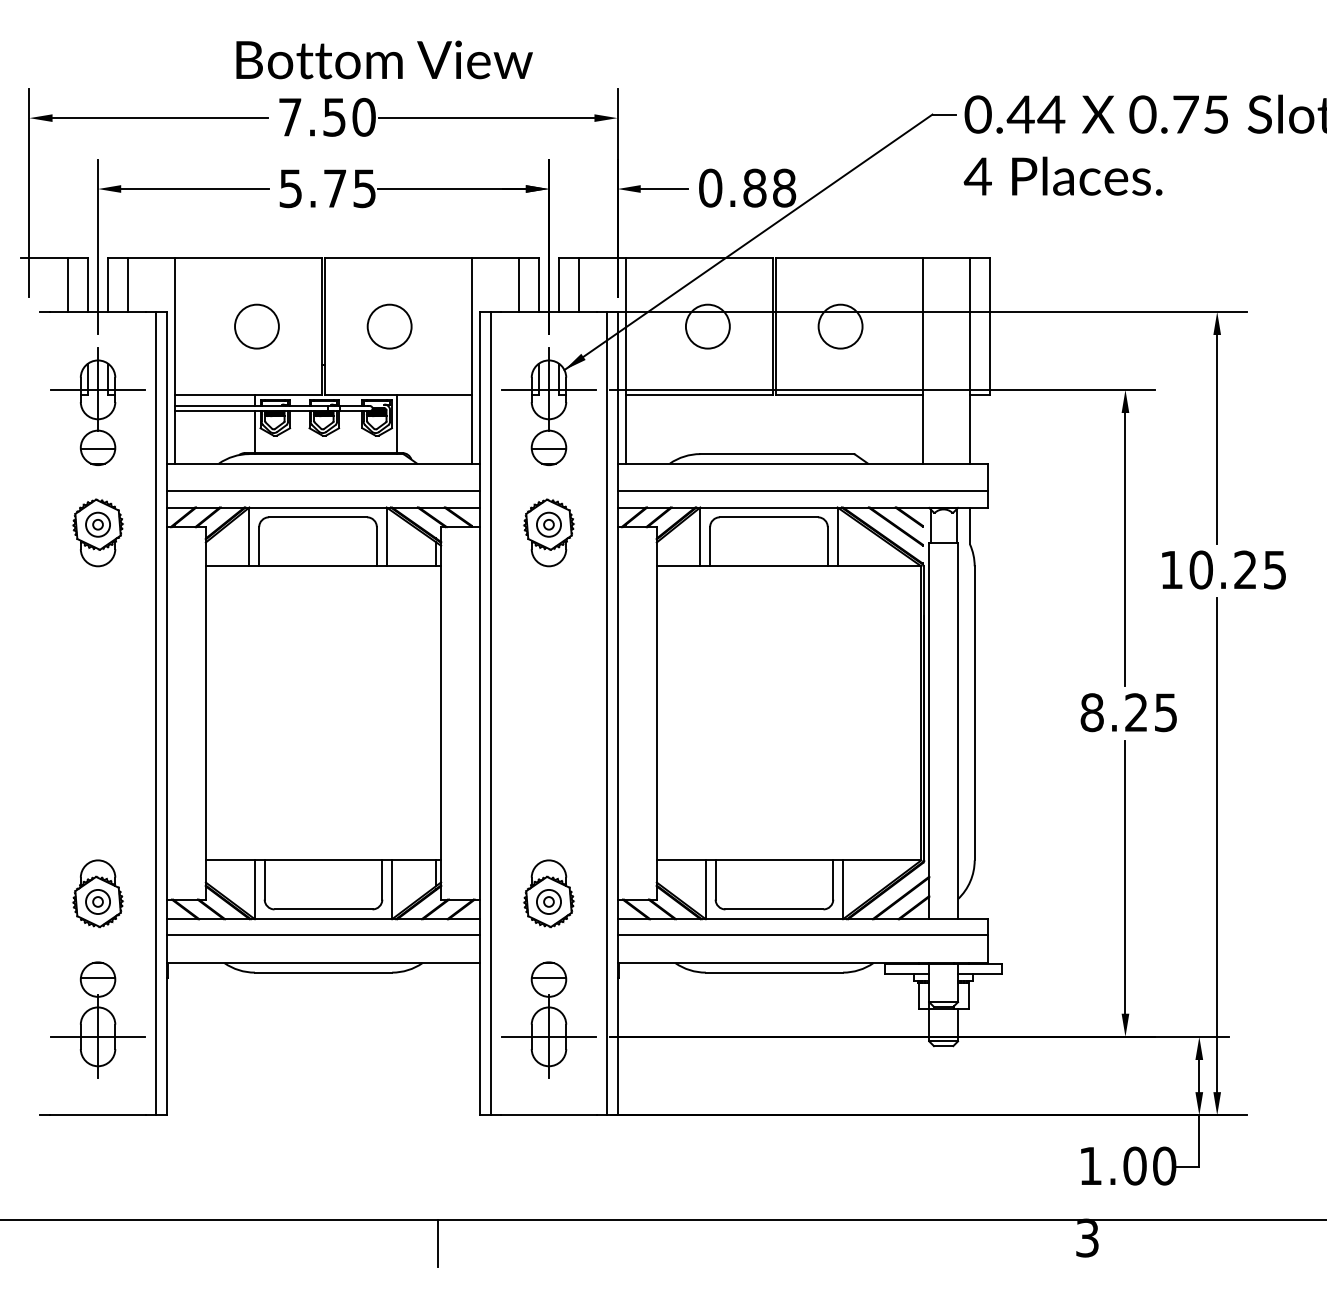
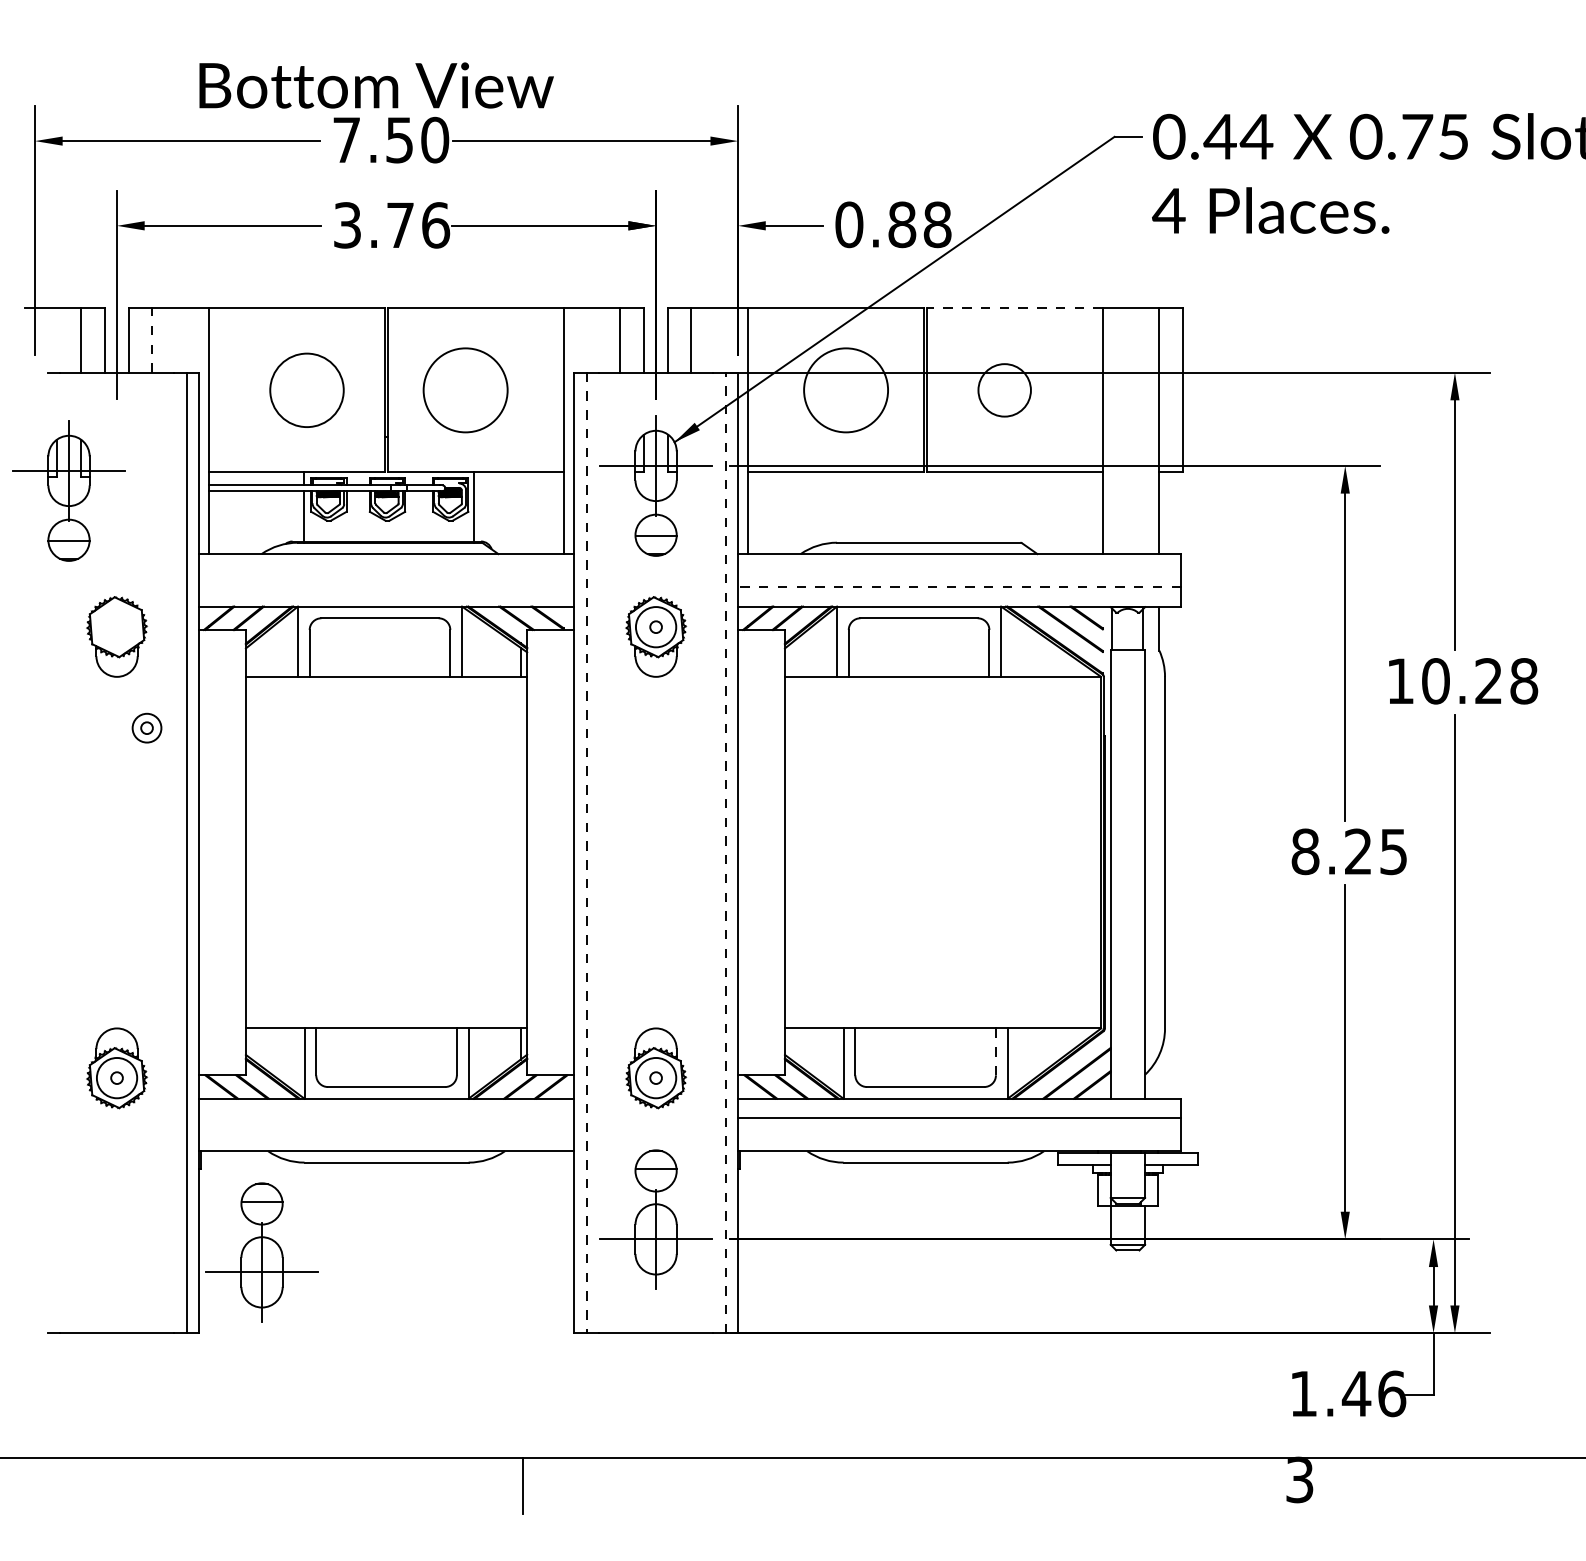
text: (384, 59) -> (376, 85), moved
text: (328, 188) -> (392, 225), 5.75 -> 3.76
line: (848, 258) -> (1014, 308), solid -> dashed
line: (127, 284) -> (152, 340), solid -> dashed
circle: (256, 326) -> (306, 390), size x1.4
circle: (389, 326) -> (465, 390), size x1.6
circle: (707, 326) -> (845, 390), size x1.6
part: (97, 406) -> (68, 490), moved
line: (323, 491) -> (386, 587), removed
line: (802, 491) -> (959, 587), solid -> dashed
part: (97, 524) -> (146, 727), moved
circle: (548, 524) -> (655, 626), size x1.4
text: (1275, 570) -> (1524, 681), 10.25 -> 10.28
line: (607, 713) -> (725, 852), solid -> dashed
line: (490, 714) -> (586, 853), solid -> dashed
line: (832, 879) -> (995, 1051), solid -> dashed
circle: (97, 901) -> (116, 1077), size x1.4
circle: (548, 901) -> (655, 1077), size x1.4
line: (323, 935) -> (386, 1118), removed
part: (97, 1020) -> (261, 1252), moved
text: (1149, 1165) -> (1373, 1393), 1.00 -> 1.46

